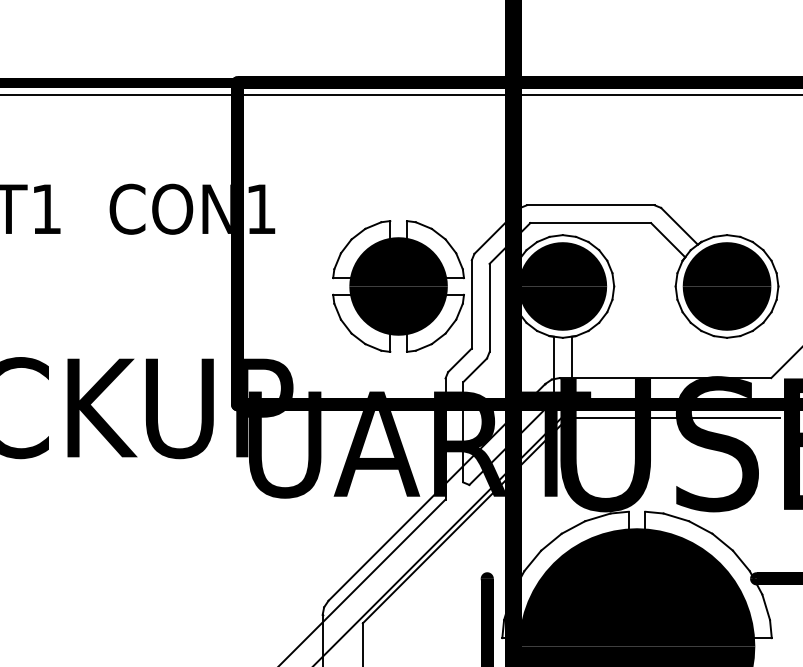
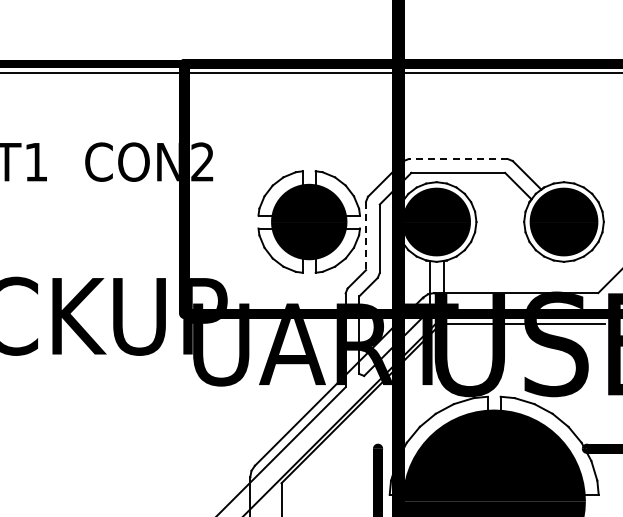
line: (591, 205) -> (458, 159), solid -> dashed
text: (260, 208) -> (202, 161), CON1 -> CON2
line: (472, 305) -> (366, 236), solid -> dashed

